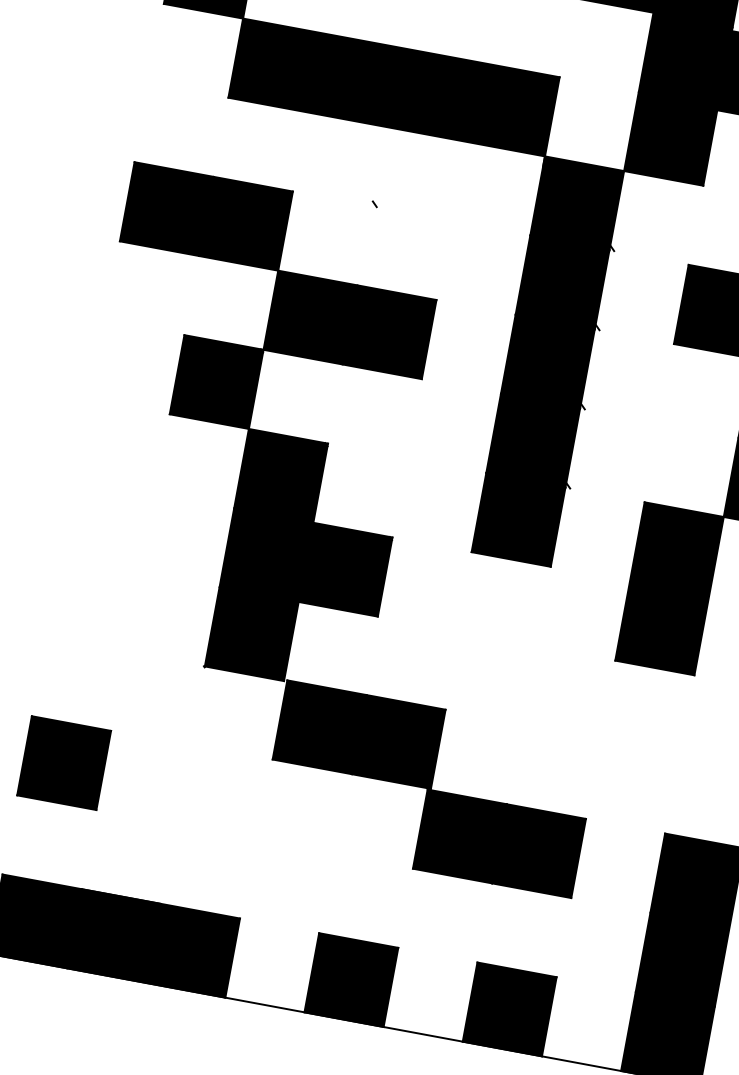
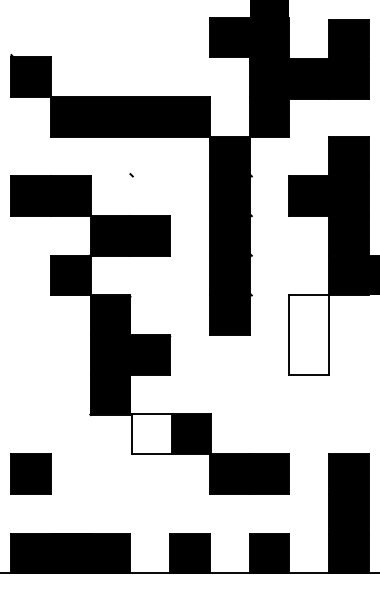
fill: (668, 587) -> (308, 334), removed
fill: (318, 726) -> (151, 433), removed

